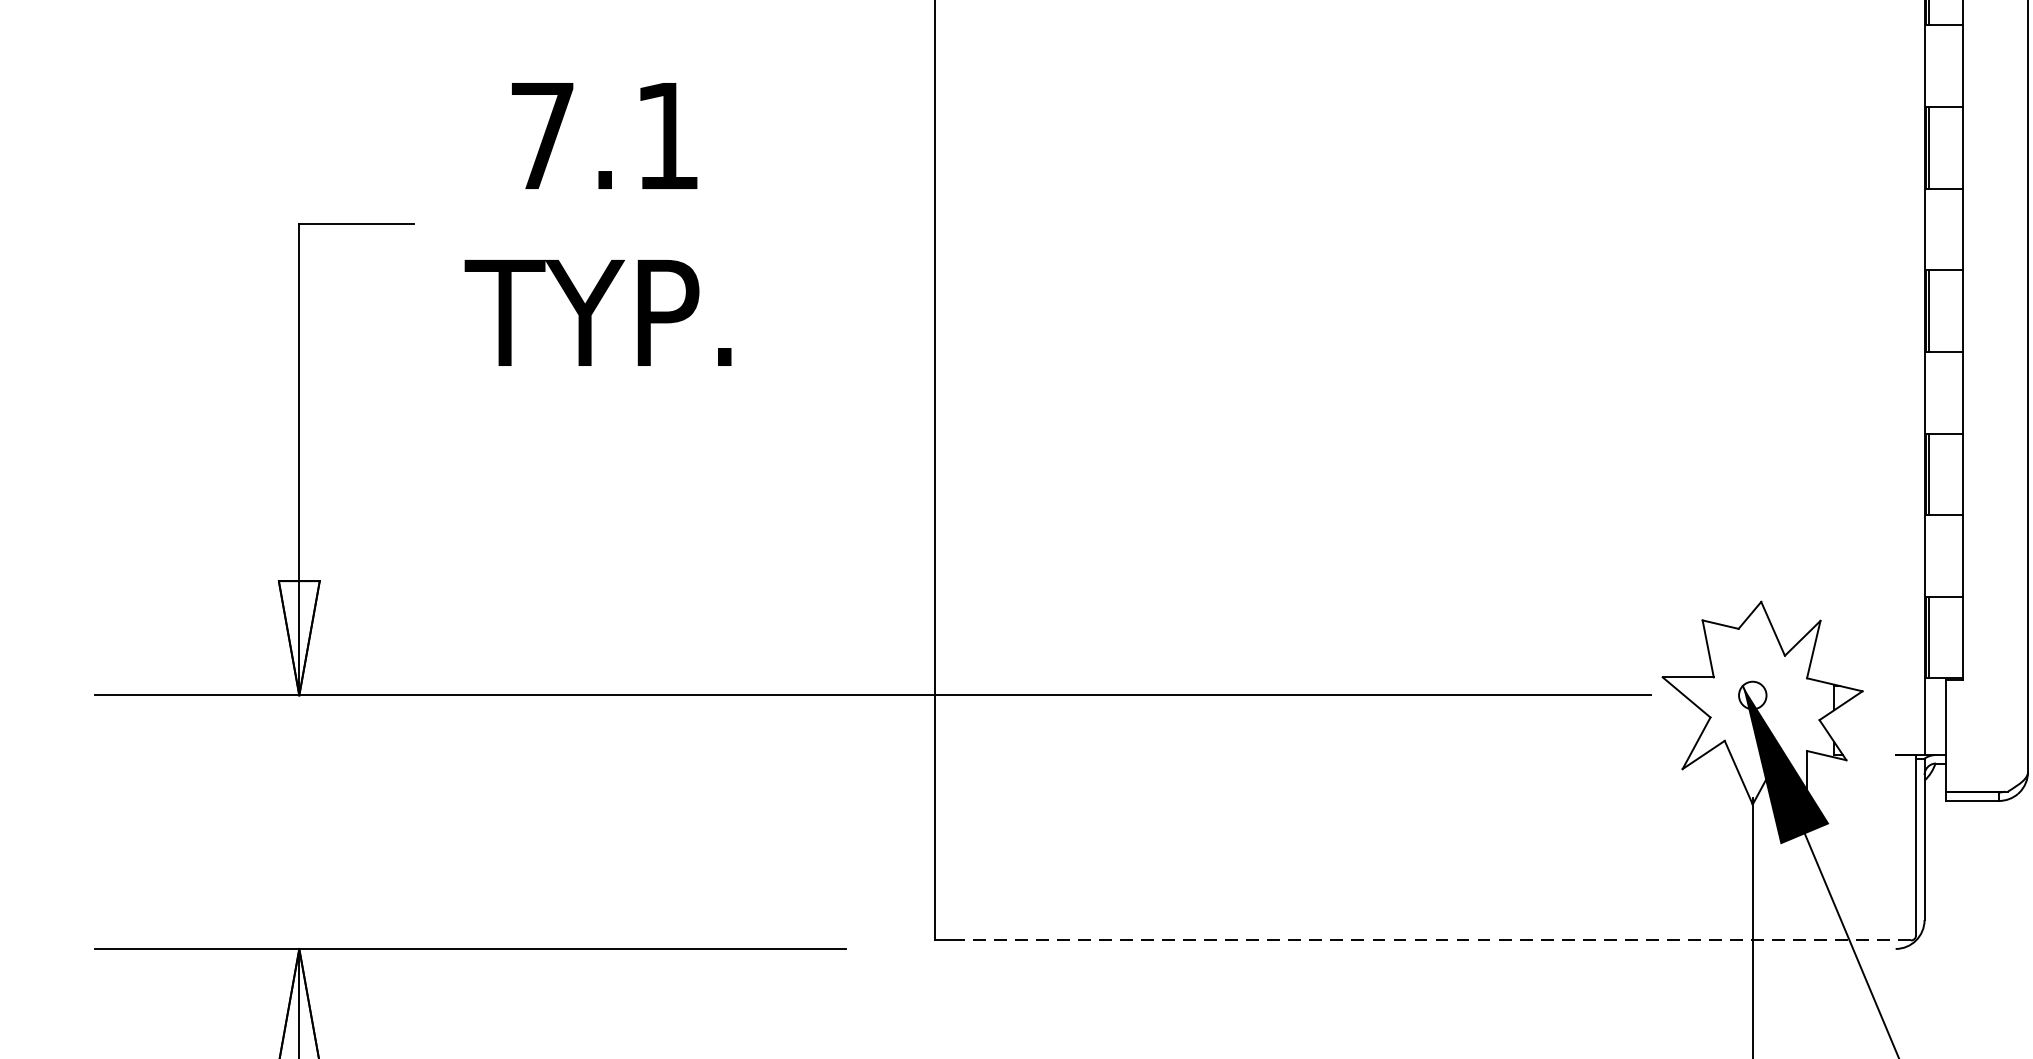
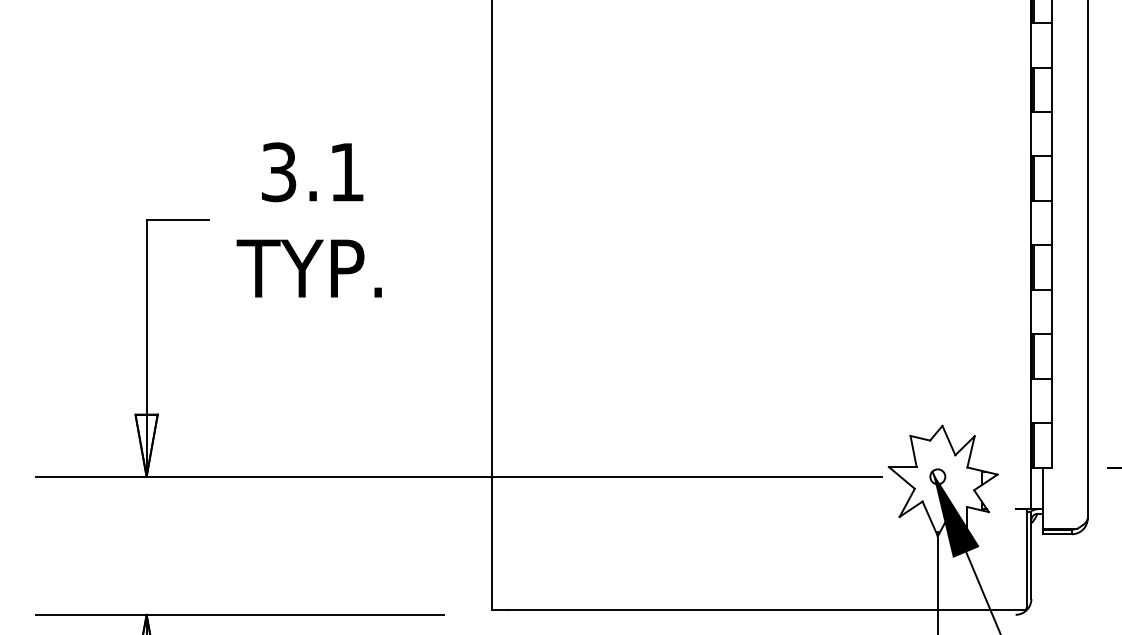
text: (543, 136) -> (279, 172), 7.1 -> 3.1
line: (1437, 941) -> (766, 610), dashed -> solid

